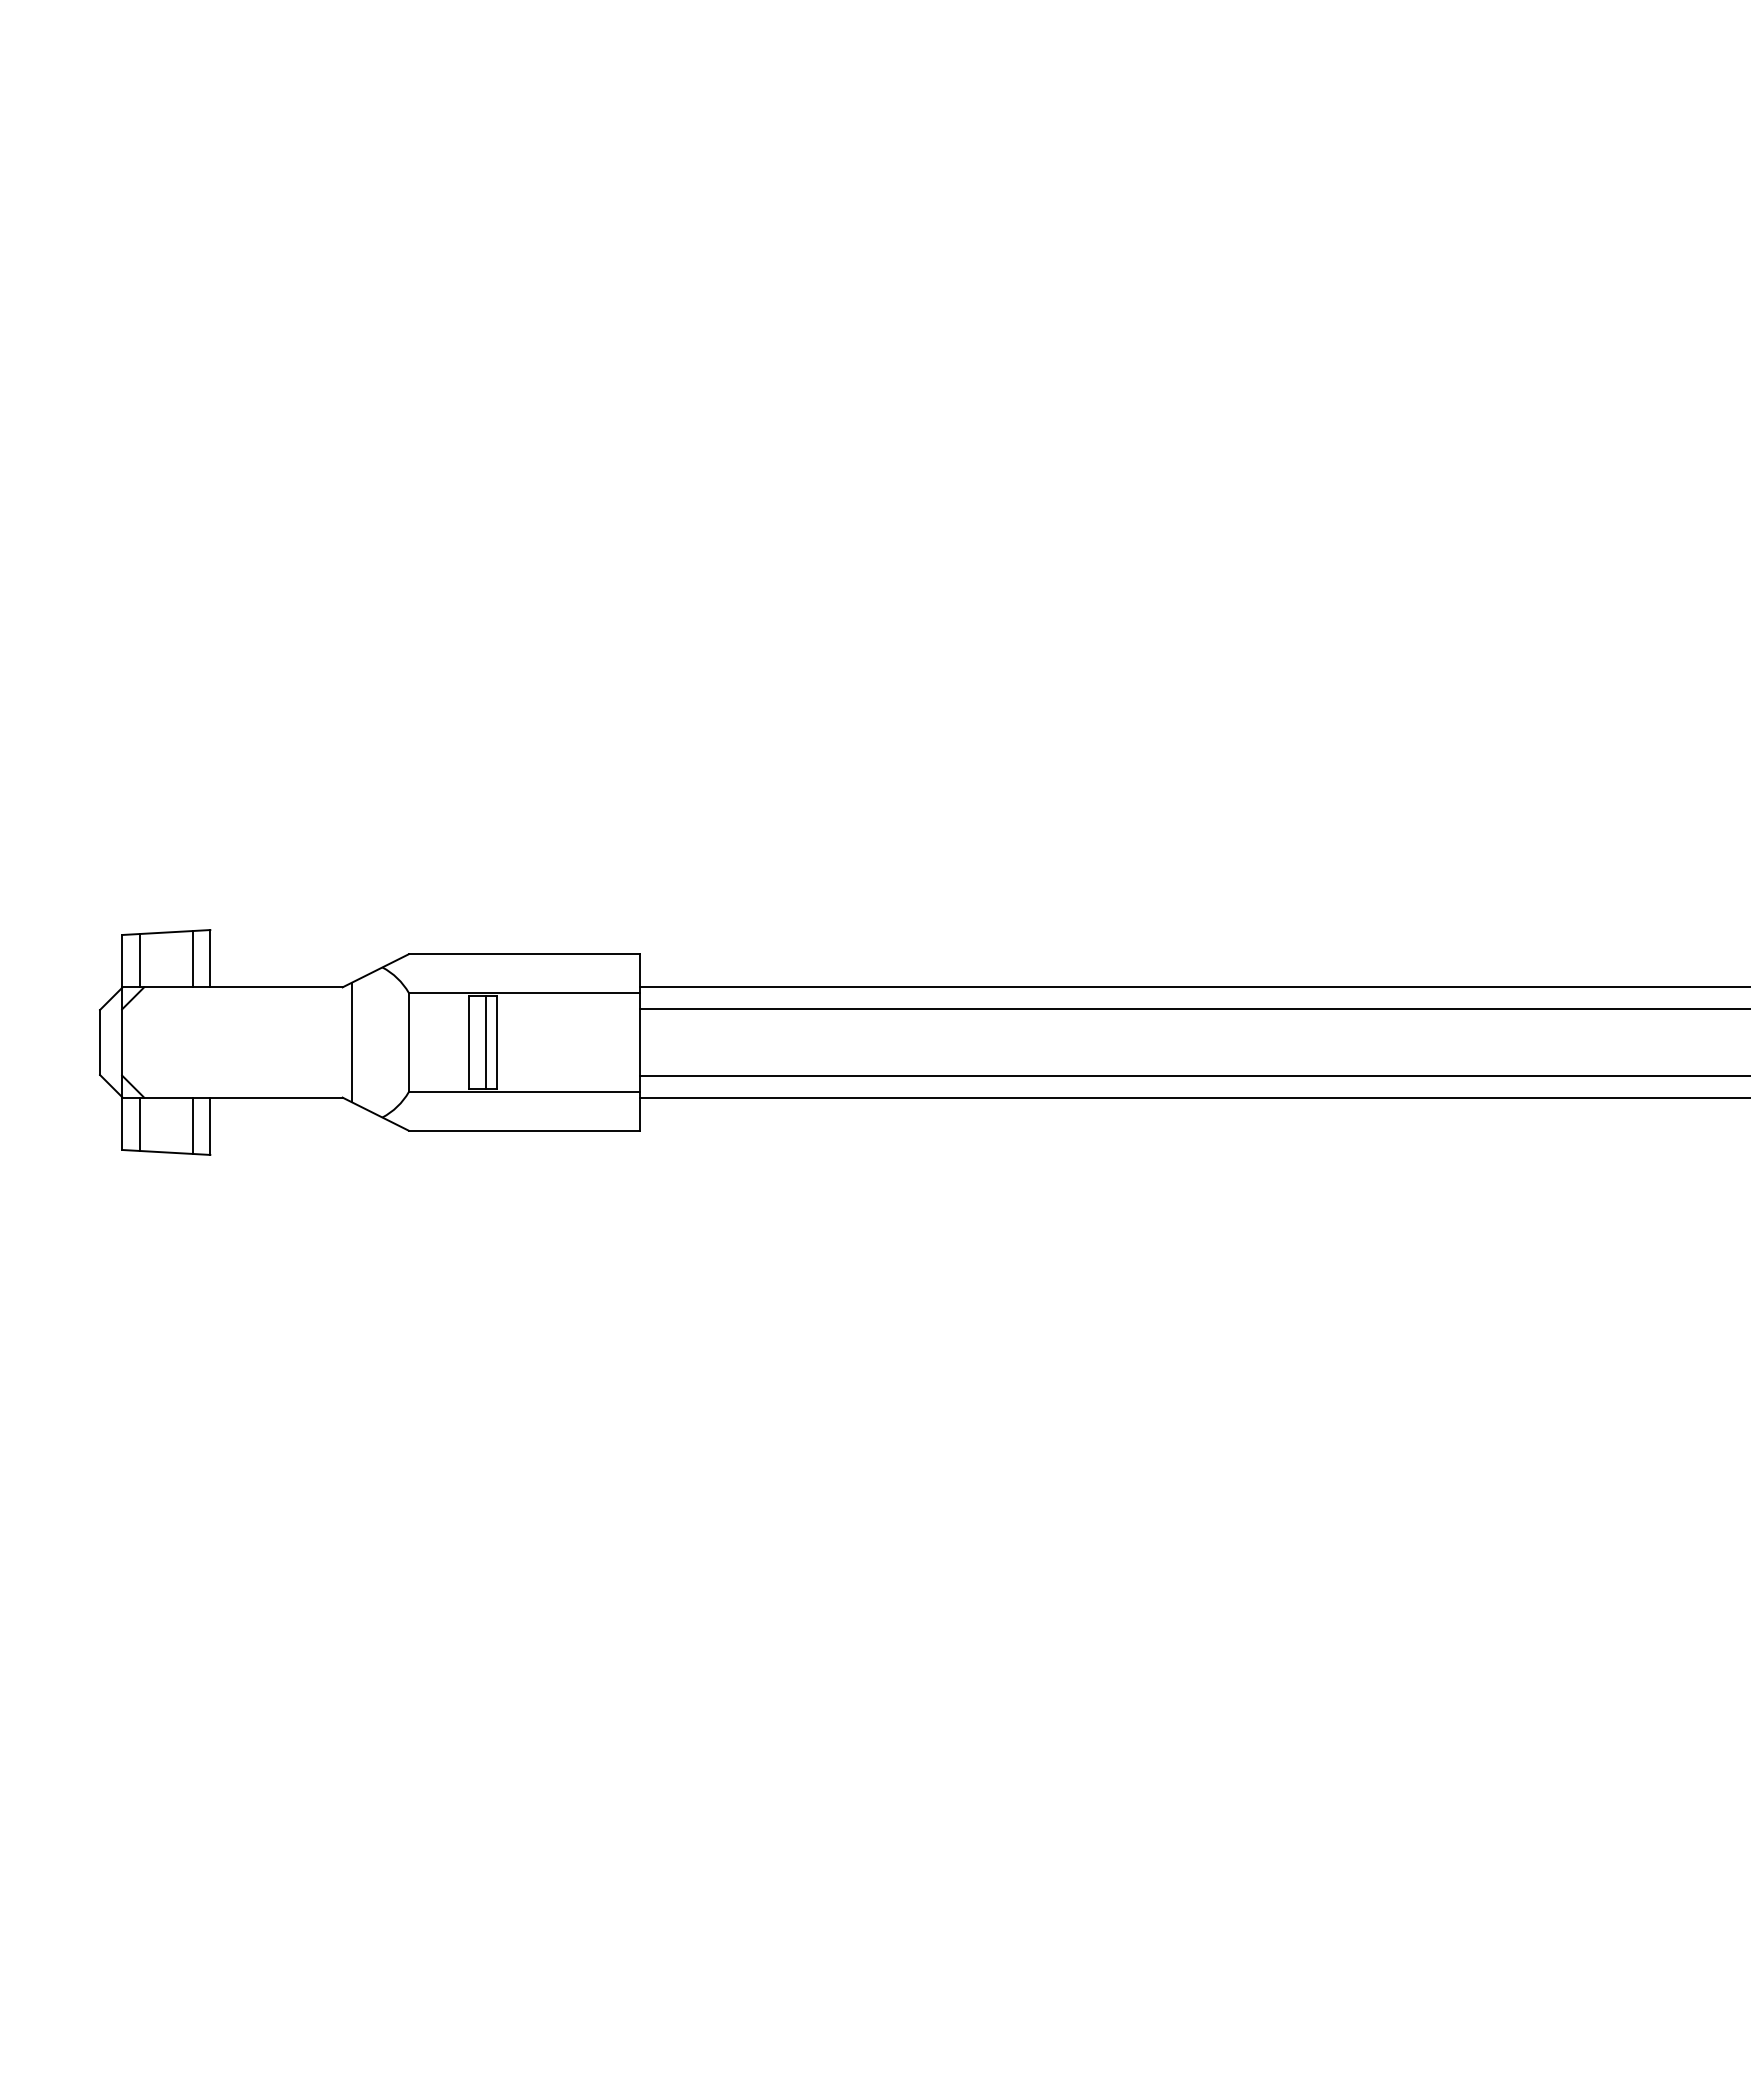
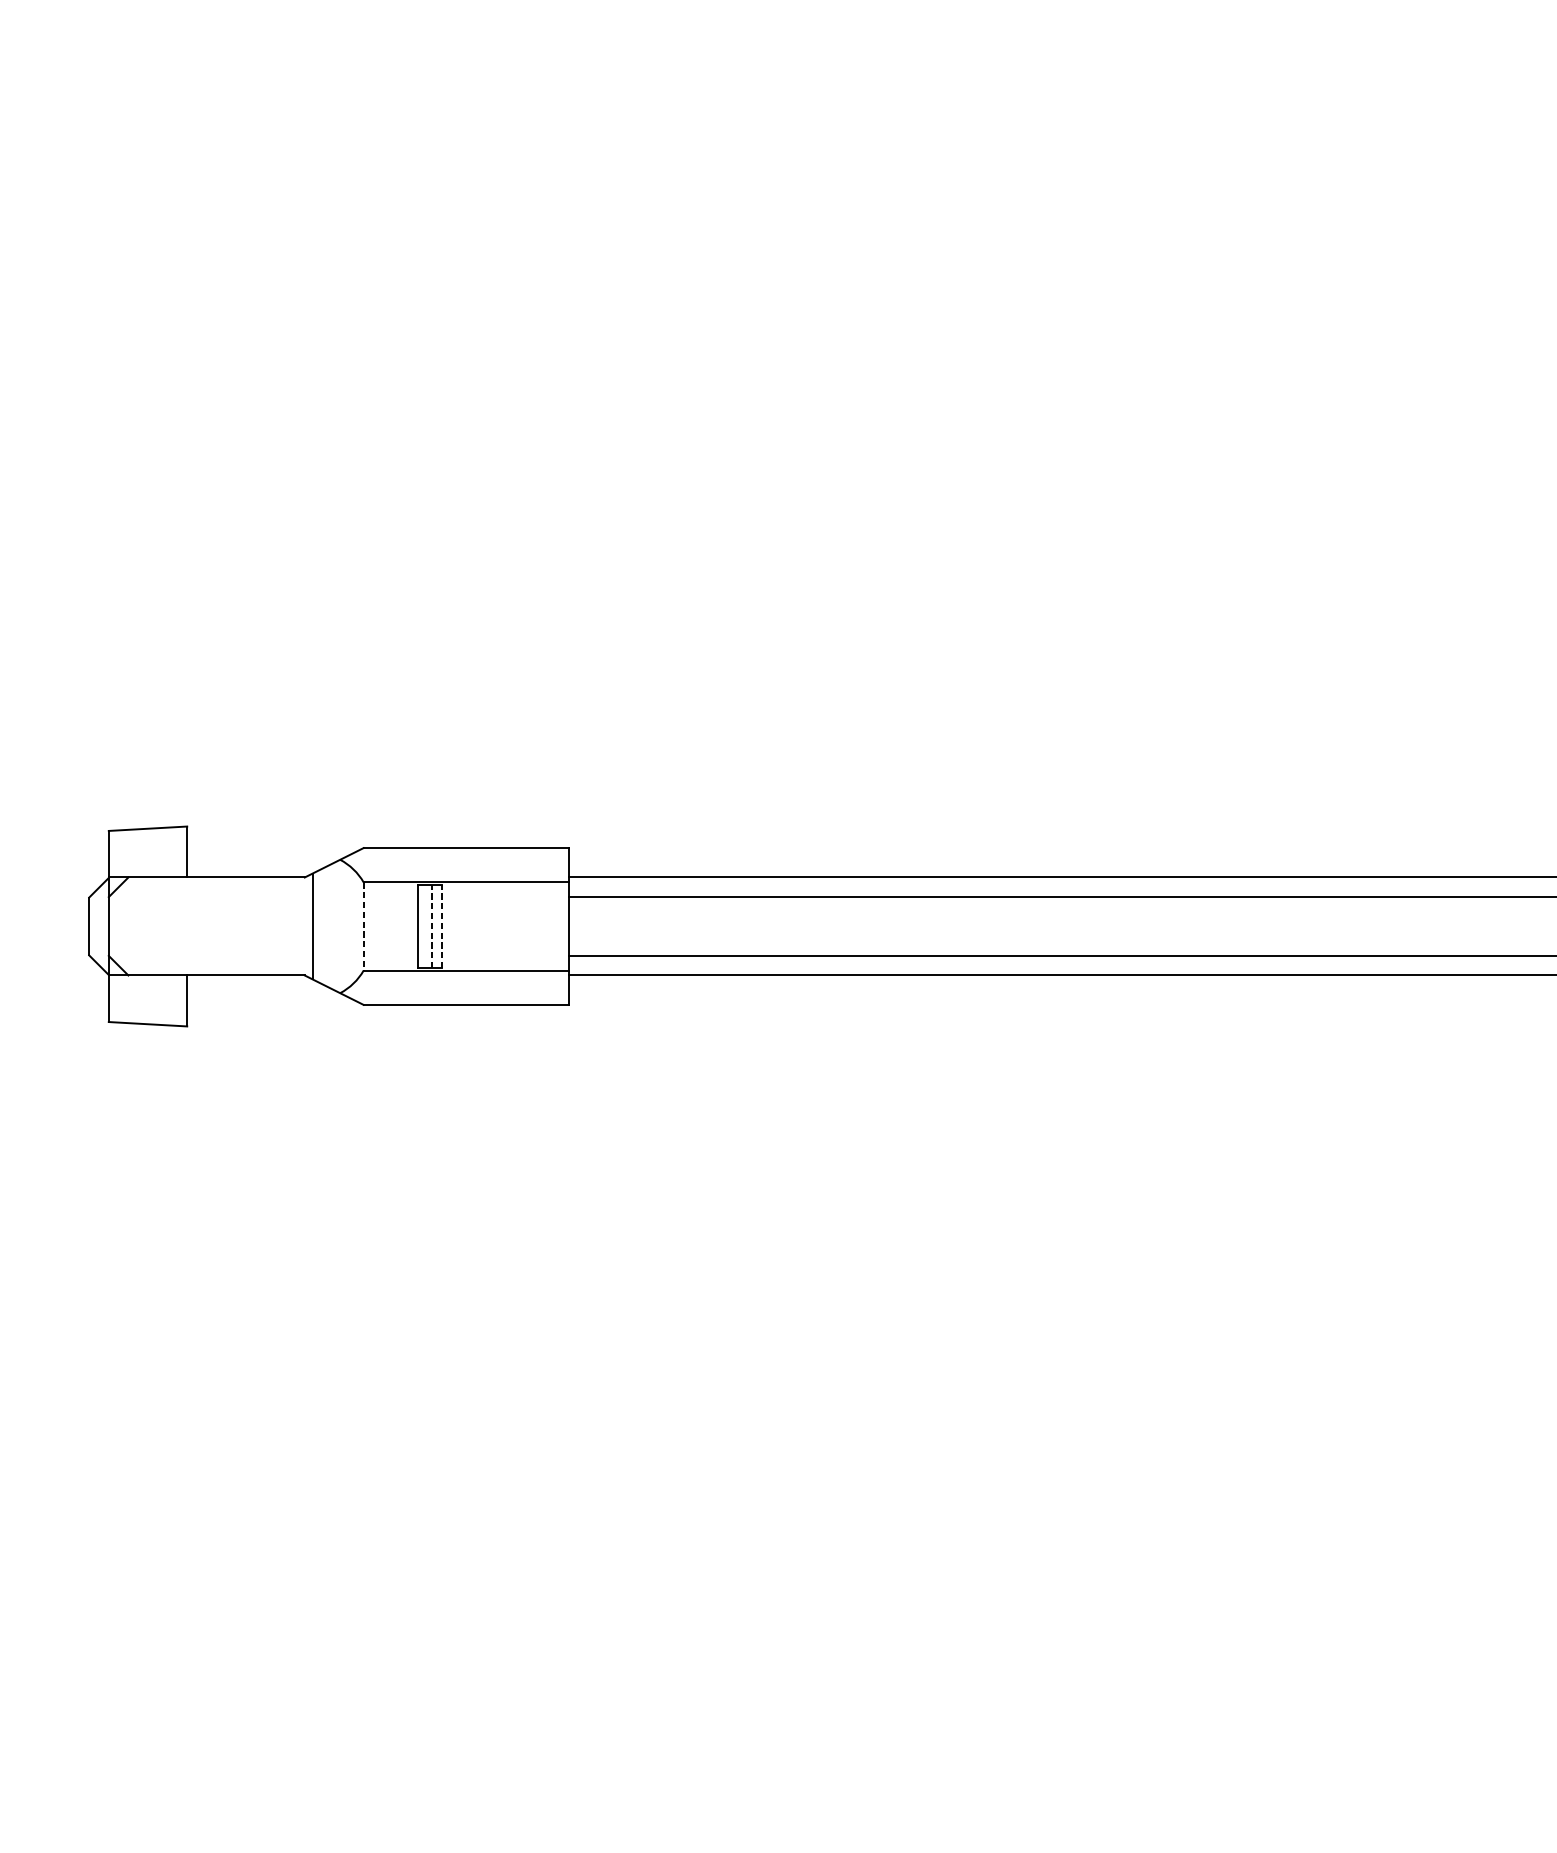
line: (192, 959) -> (171, 852), removed
line: (139, 960) -> (124, 853), removed
line: (408, 1042) -> (363, 926), solid -> dashed
line: (485, 1042) -> (431, 926), solid -> dashed
line: (496, 1042) -> (441, 926), solid -> dashed
line: (139, 1123) -> (124, 998), removed
line: (192, 1125) -> (171, 1000), removed

